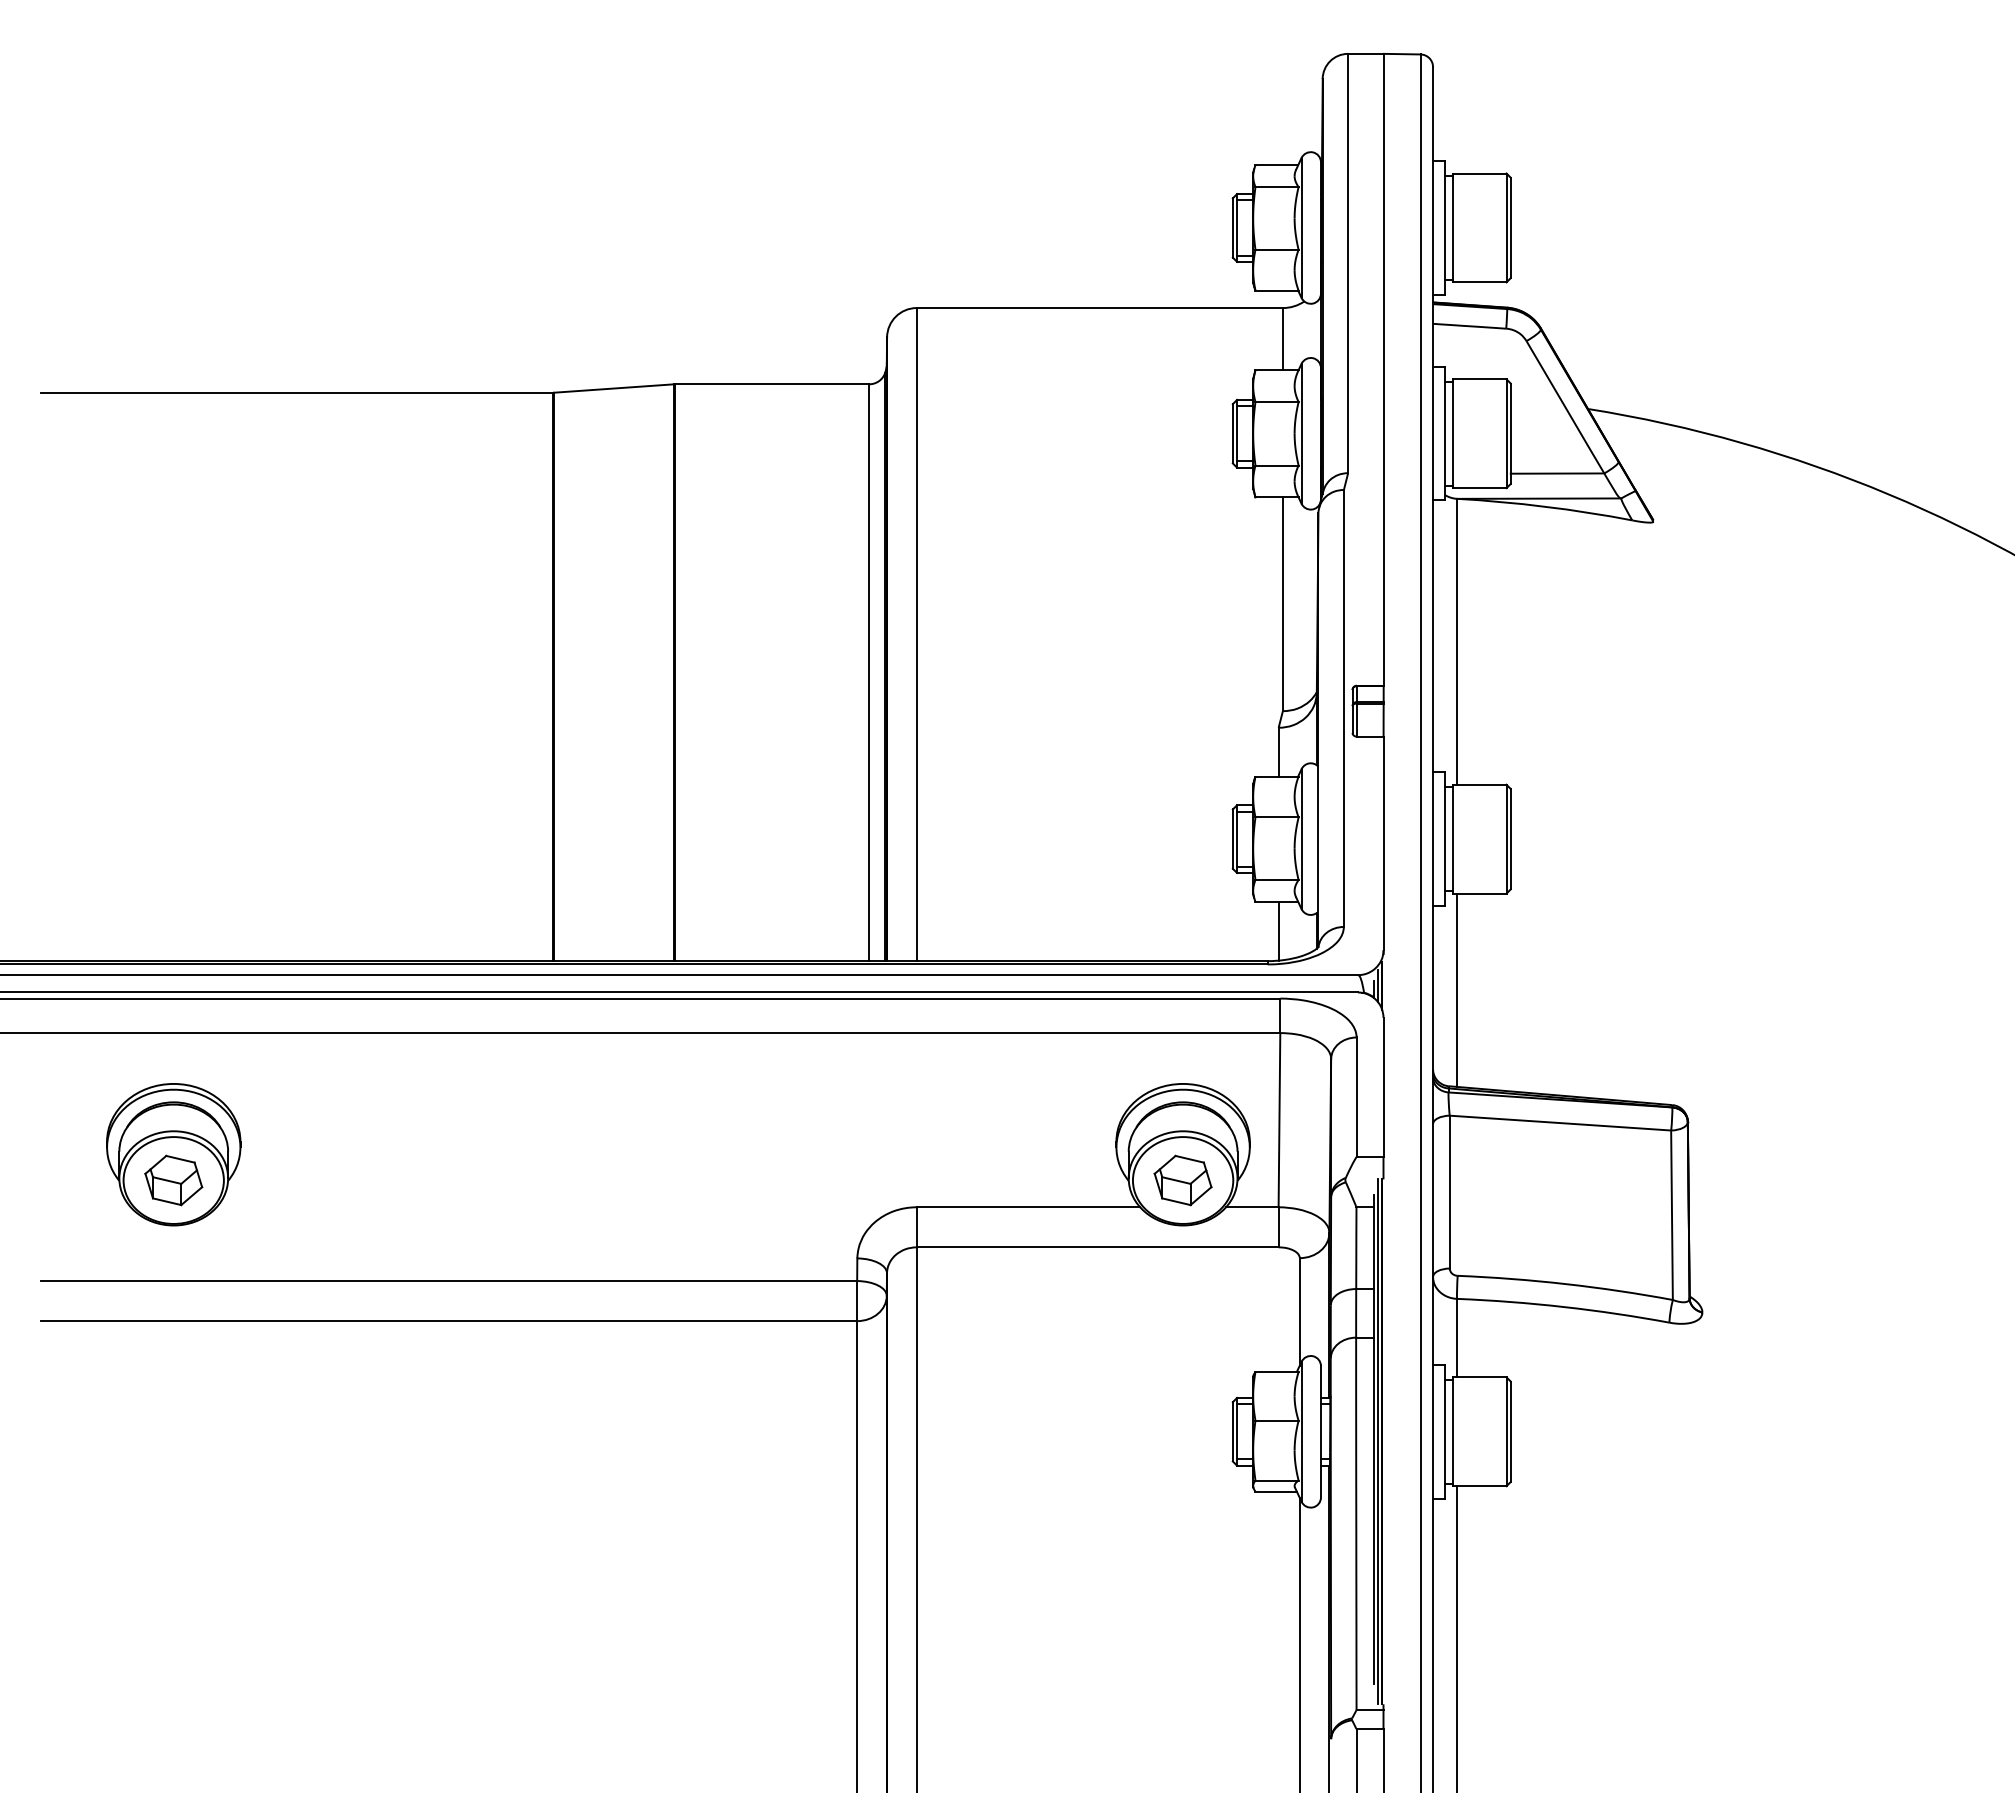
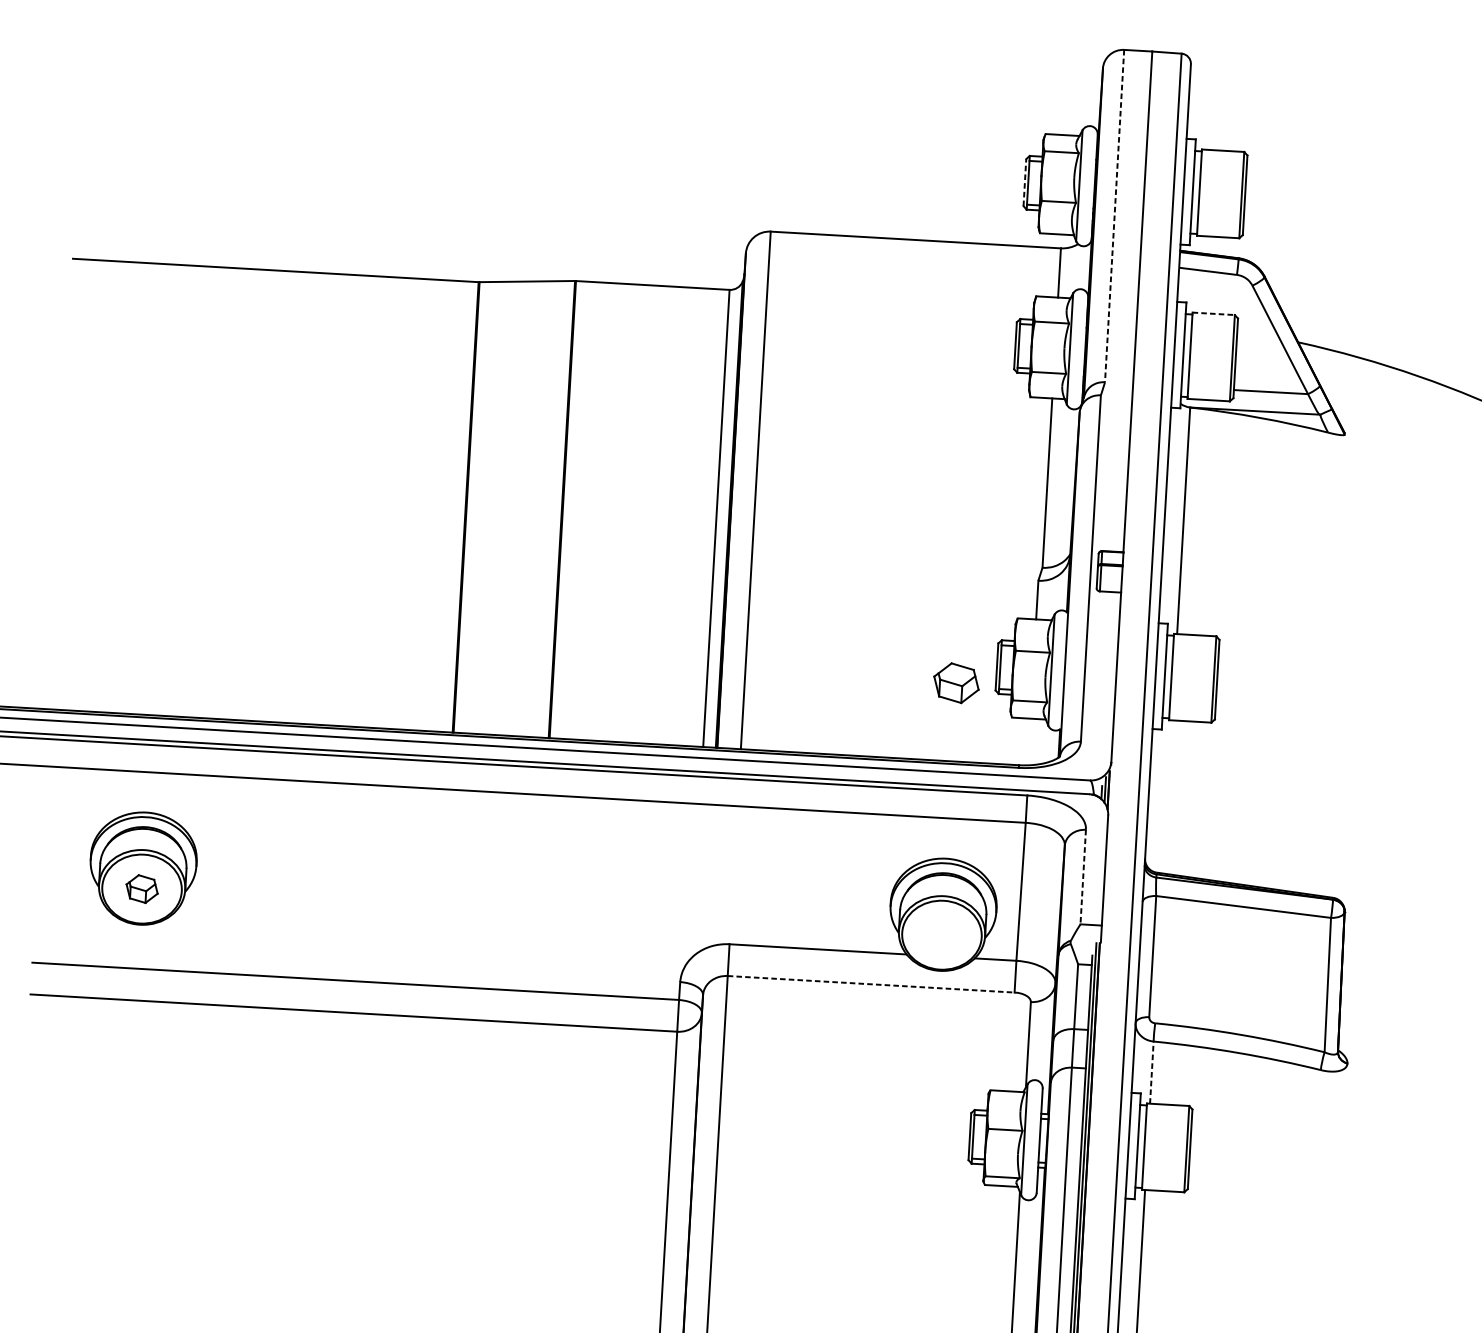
line: (1232, 227) -> (1024, 182), solid -> dashed
line: (1348, 263) -> (1114, 216), solid -> dashed
line: (1479, 379) -> (1213, 313), solid -> dashed
line: (1278, 930) -> (1028, 741), removed
line: (1457, 989) -> (1168, 796), removed
line: (1356, 1097) -> (1083, 877), solid -> dashed
part: (173, 1180) -> (141, 889), size x0.7
part: (1182, 1180) -> (956, 683), moved
line: (1097, 1247) -> (871, 984), solid -> dashed
line: (1457, 1337) -> (1152, 1072), solid -> dashed

